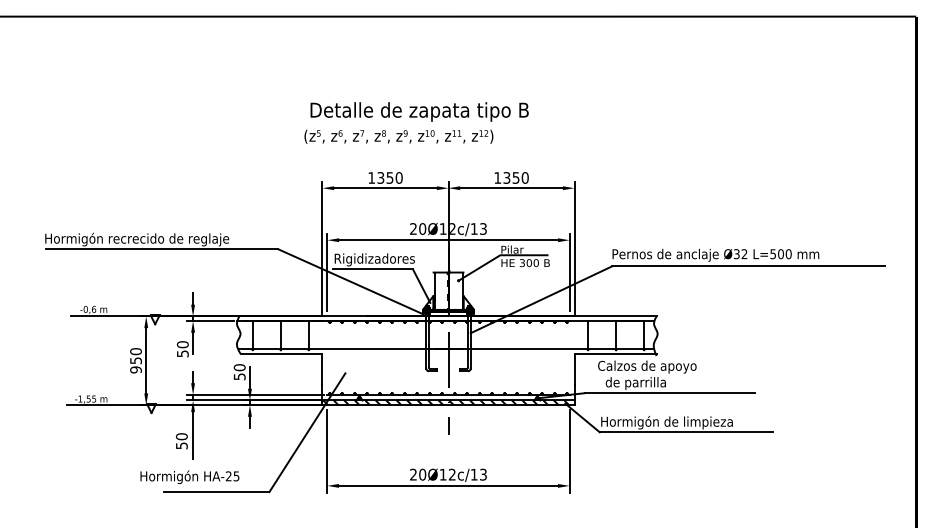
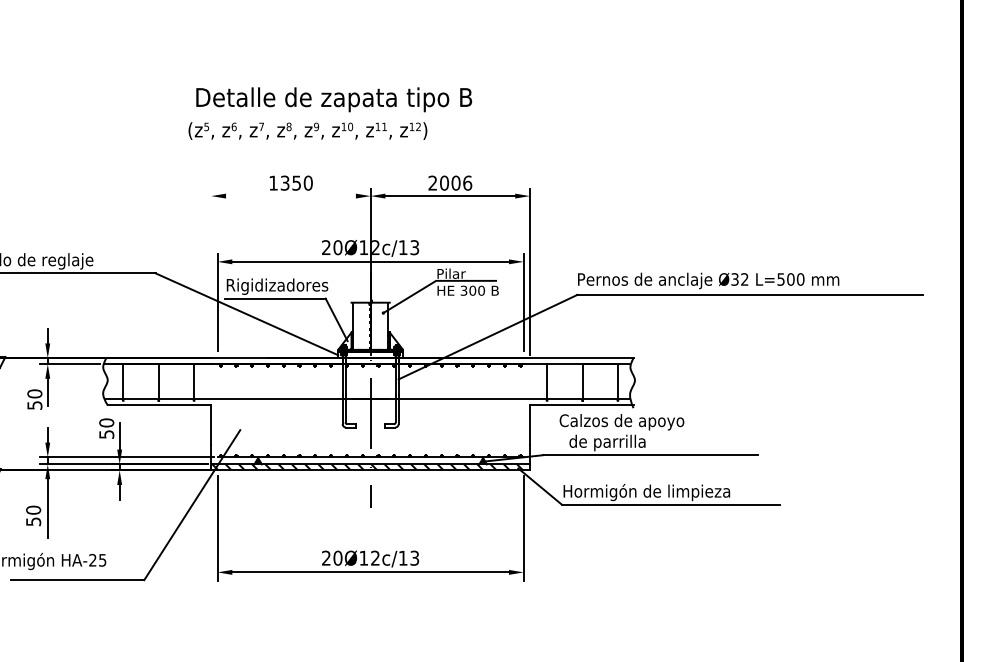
text: (511, 177) -> (450, 182), 1350 -> 2006
line: (385, 188) -> (290, 196), removed
line: (322, 247) -> (211, 271), removed

